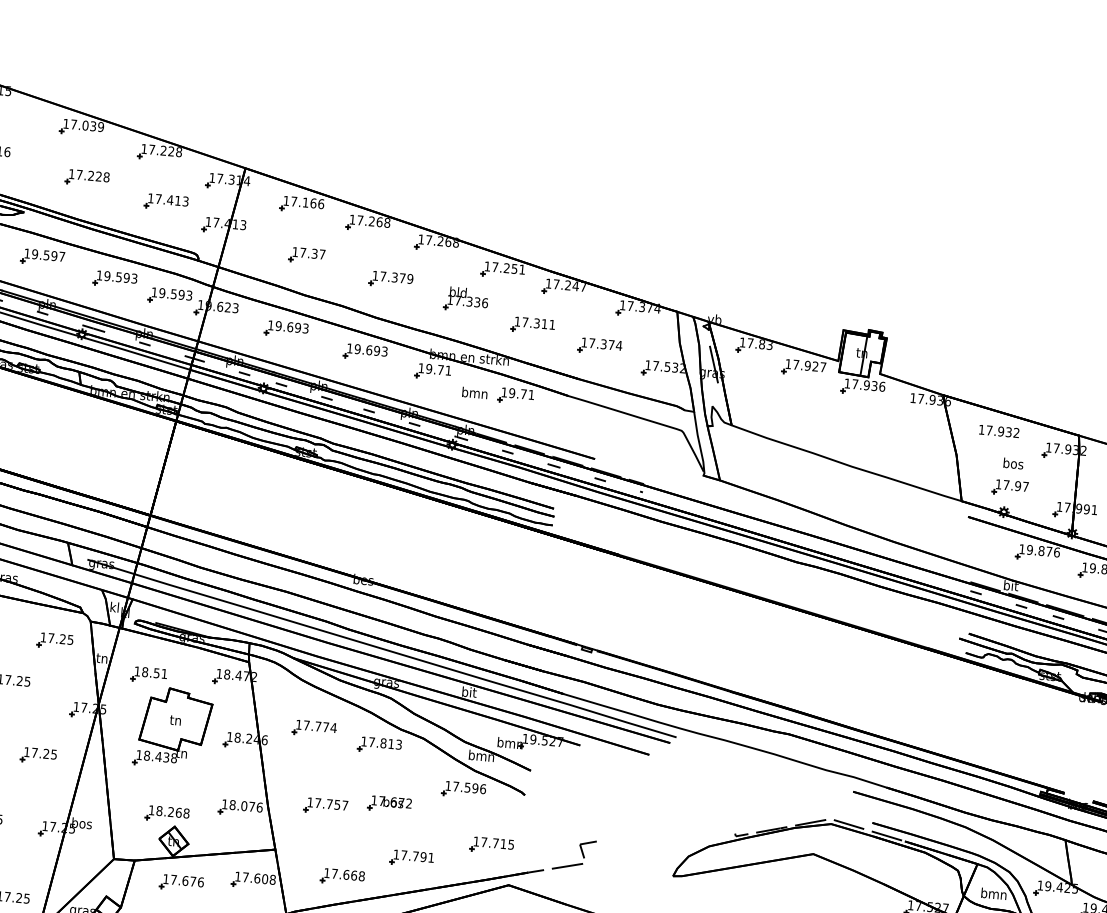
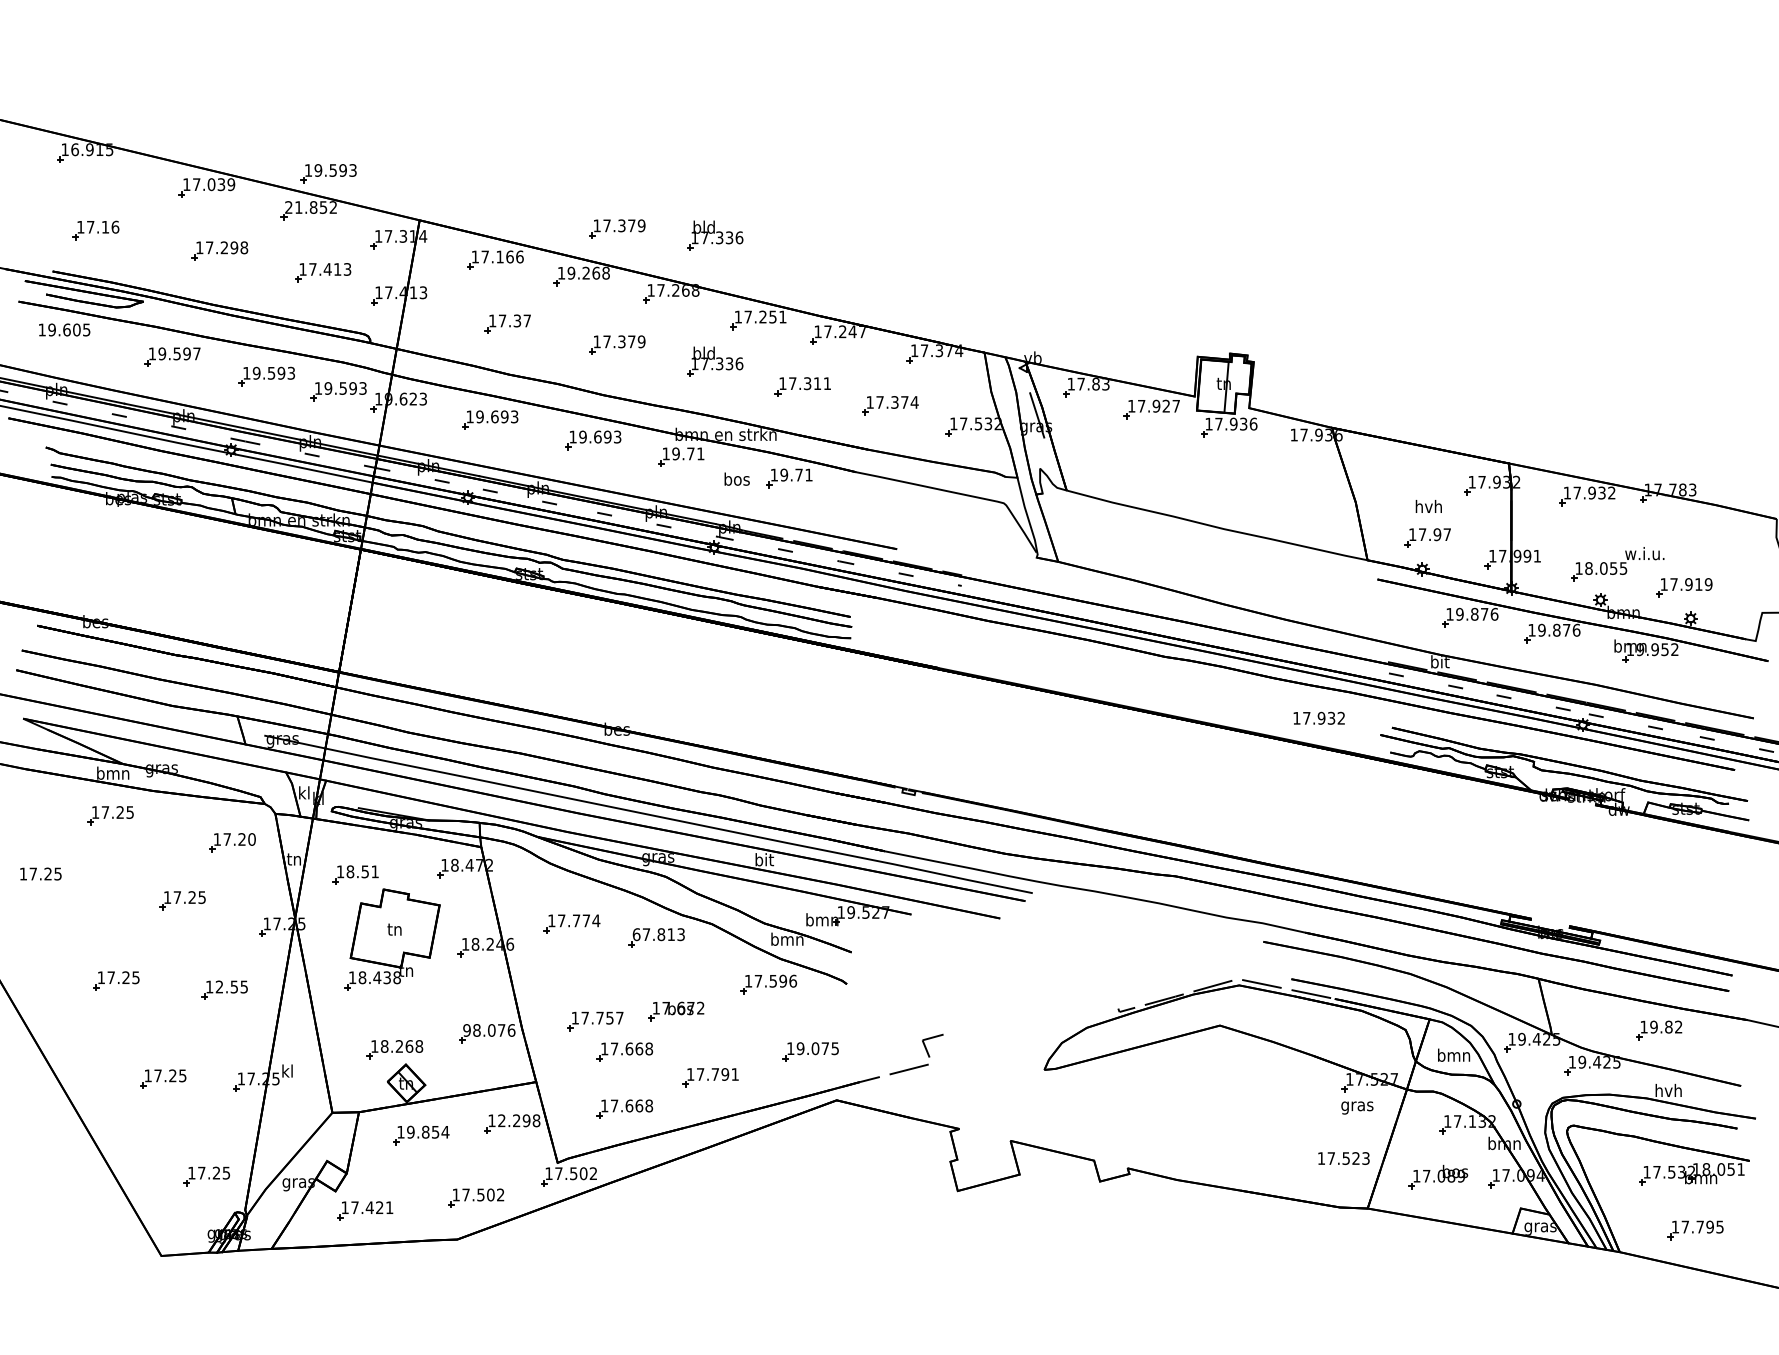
part: (177, 125) -> (328, 173), added
text: (161, 150) -> (311, 207), 17.228 -> 21.852
text: (99, 176) -> (234, 247), 17.228 -> 17.298
part: (399, 188) -> (617, 228), added
part: (475, 201) -> (715, 235), added
text: (360, 219) -> (571, 272), 17.268 -> 19.268
text: (474, 392) -> (736, 478), bmn -> bos
text: (998, 430) -> (1318, 717), moved
text: (1013, 463) -> (1428, 506), bos -> hvh
text: (70, 639) -> (251, 839), 17.25 -> 17.20
text: (364, 741) -> (636, 934), 17.813 -> 67.813
text: (40, 752) -> (226, 986), 17.25 -> 12.55
text: (224, 804) -> (466, 1030), 18.076 -> 98.076
text: (81, 822) -> (287, 1070), bos -> kl
part: (346, 832) -> (624, 1051), added
text: (493, 843) -> (812, 1048), 17.715 -> 19.075
text: (255, 878) -> (514, 1120), 17.608 -> 12.298
text: (187, 880) -> (428, 1131), 17.676 -> 19.854

